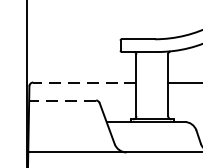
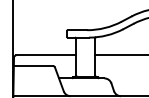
line: (83, 82) -> (45, 55), dashed -> solid
line: (61, 99) -> (32, 65), dashed -> solid

